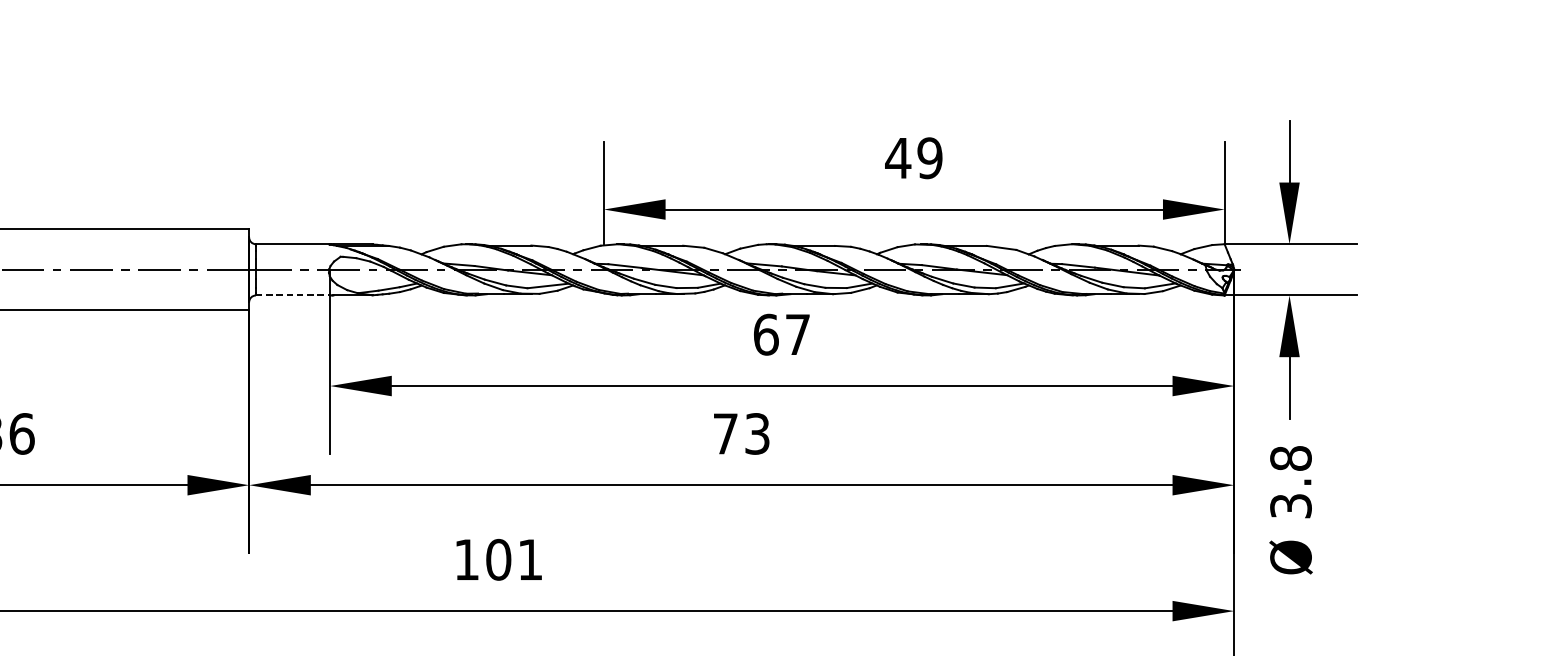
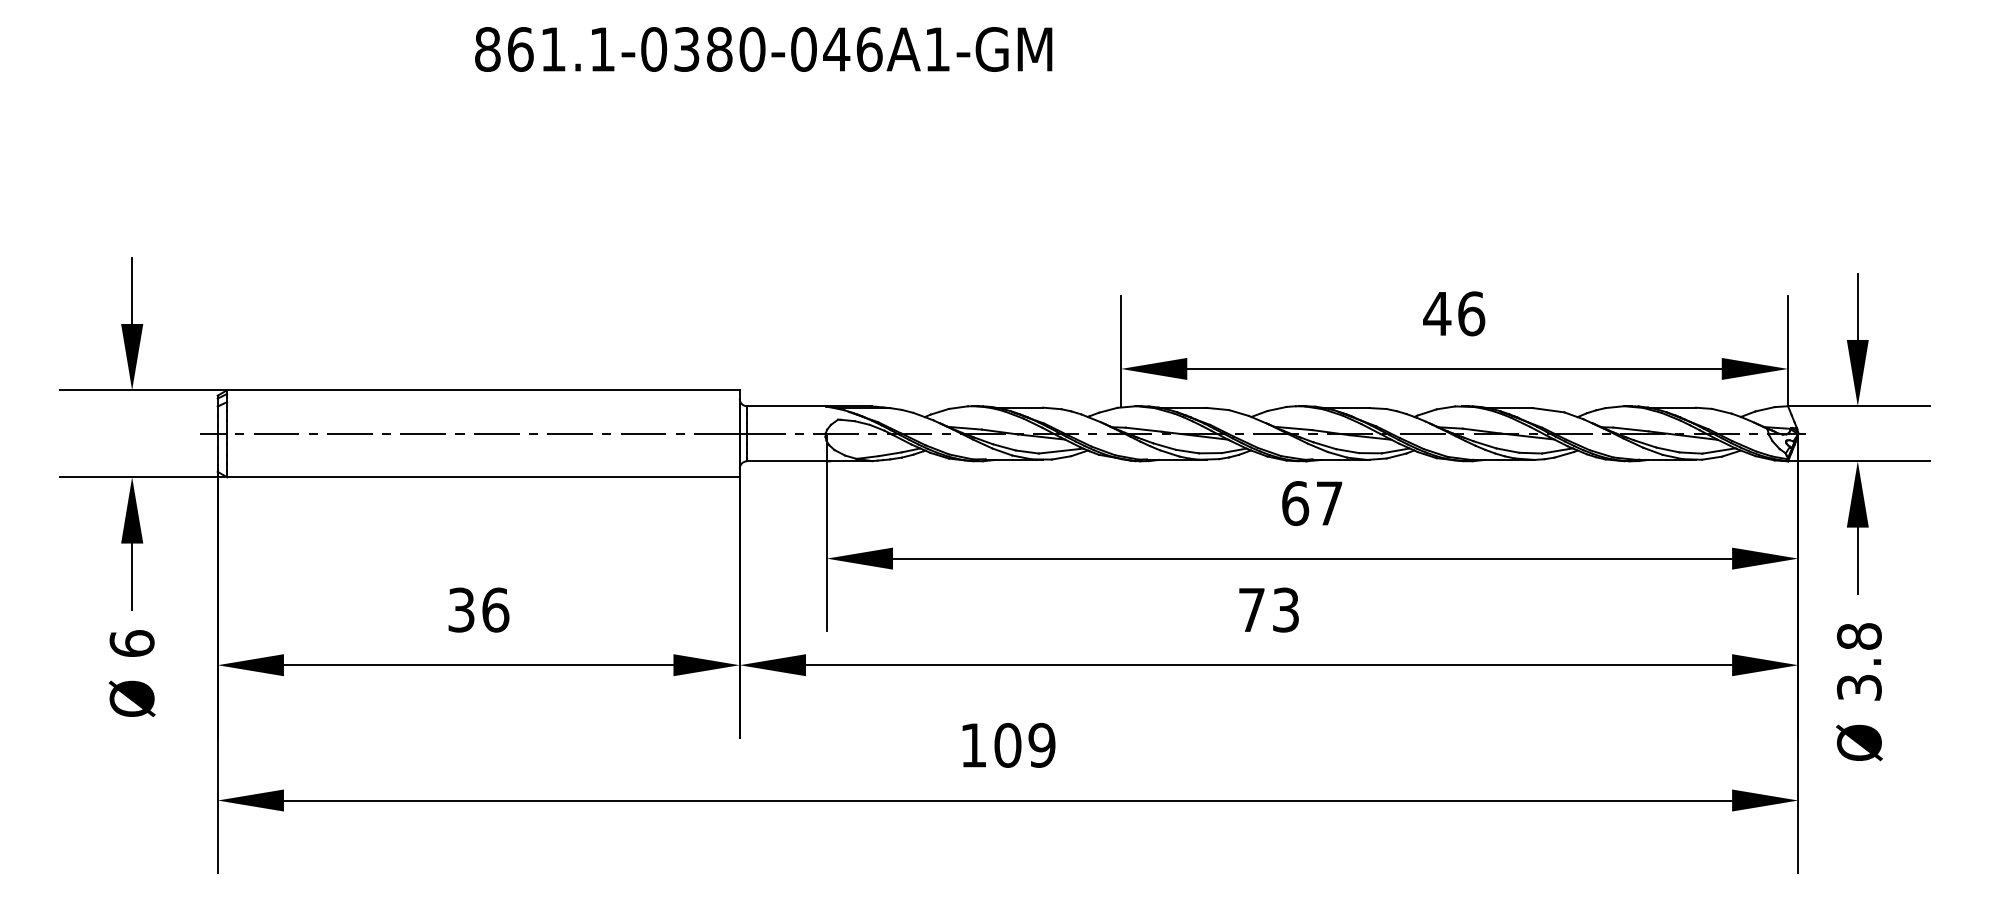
text: (930, 157) -> (1471, 313), 49 -> 46
line: (293, 295) -> (787, 461), dashed -> solid
text: (529, 558) -> (1041, 744), 101 -> 109

